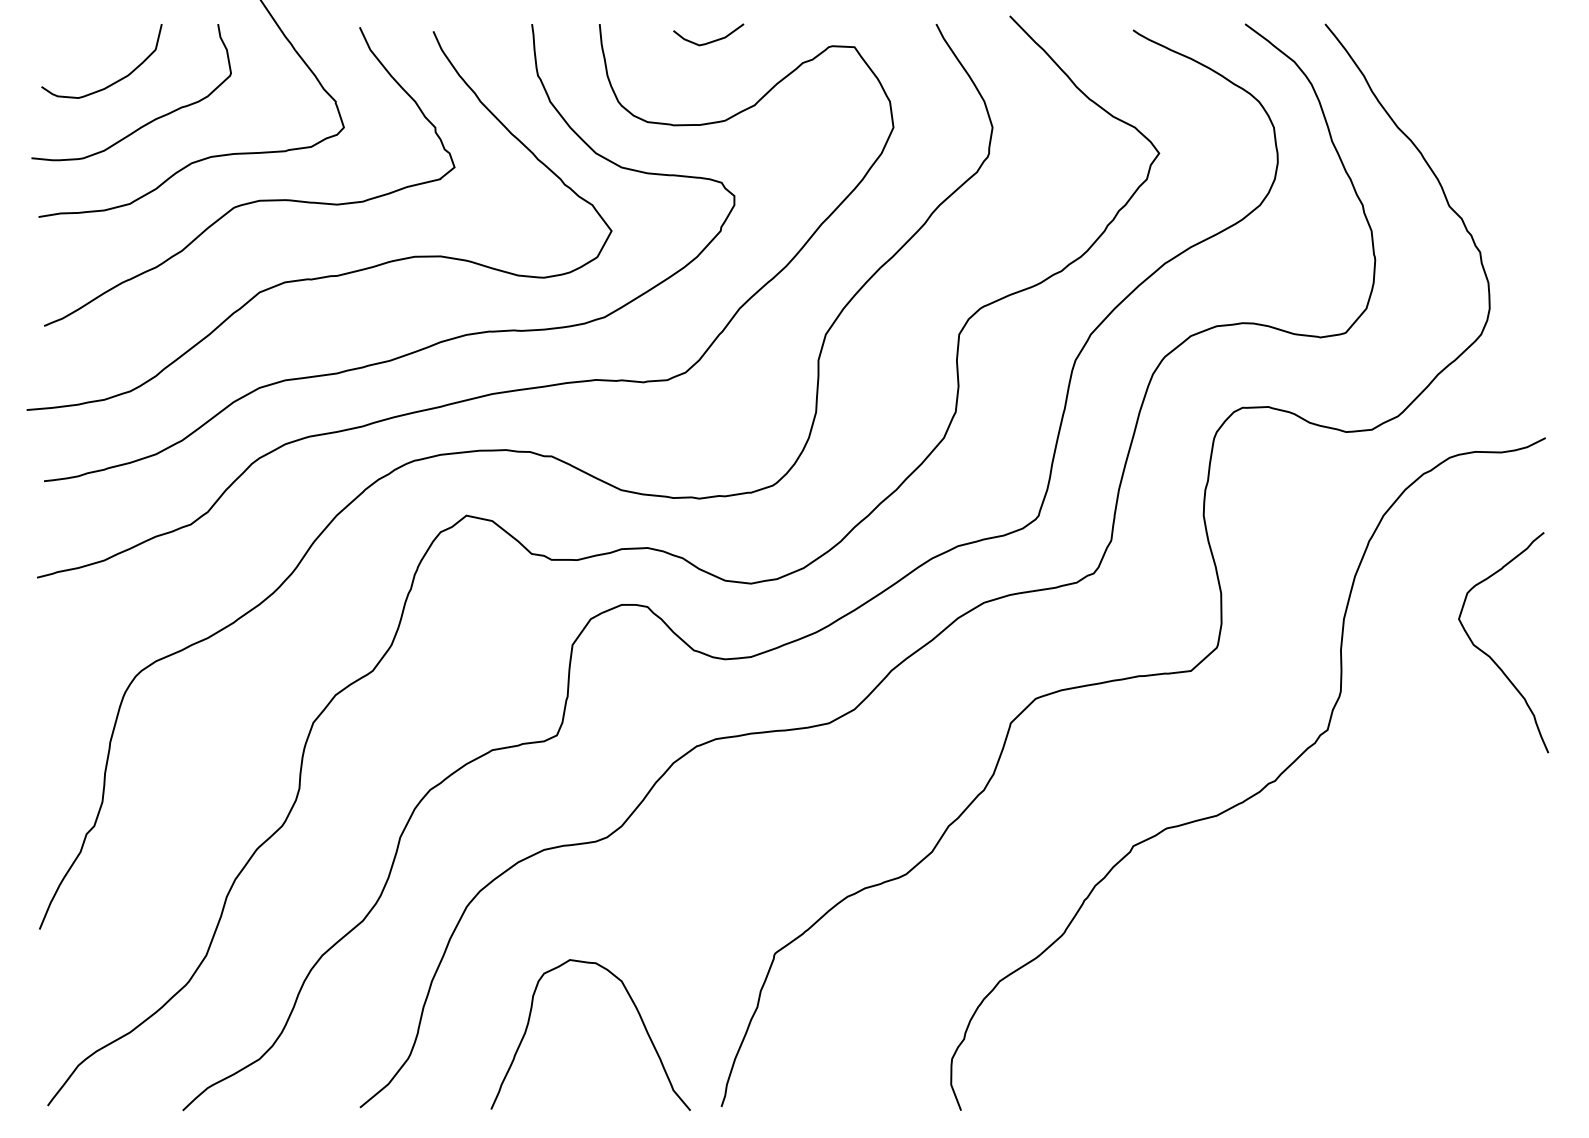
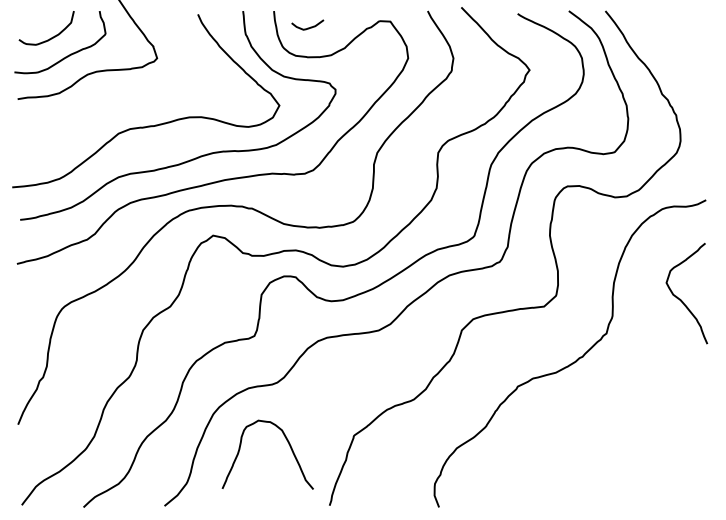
curve: (708, 40) -> (307, 27), moved
curve: (259, 197) -> (118, 90), removed
curve: (635, 1012) -> (288, 444), moved

